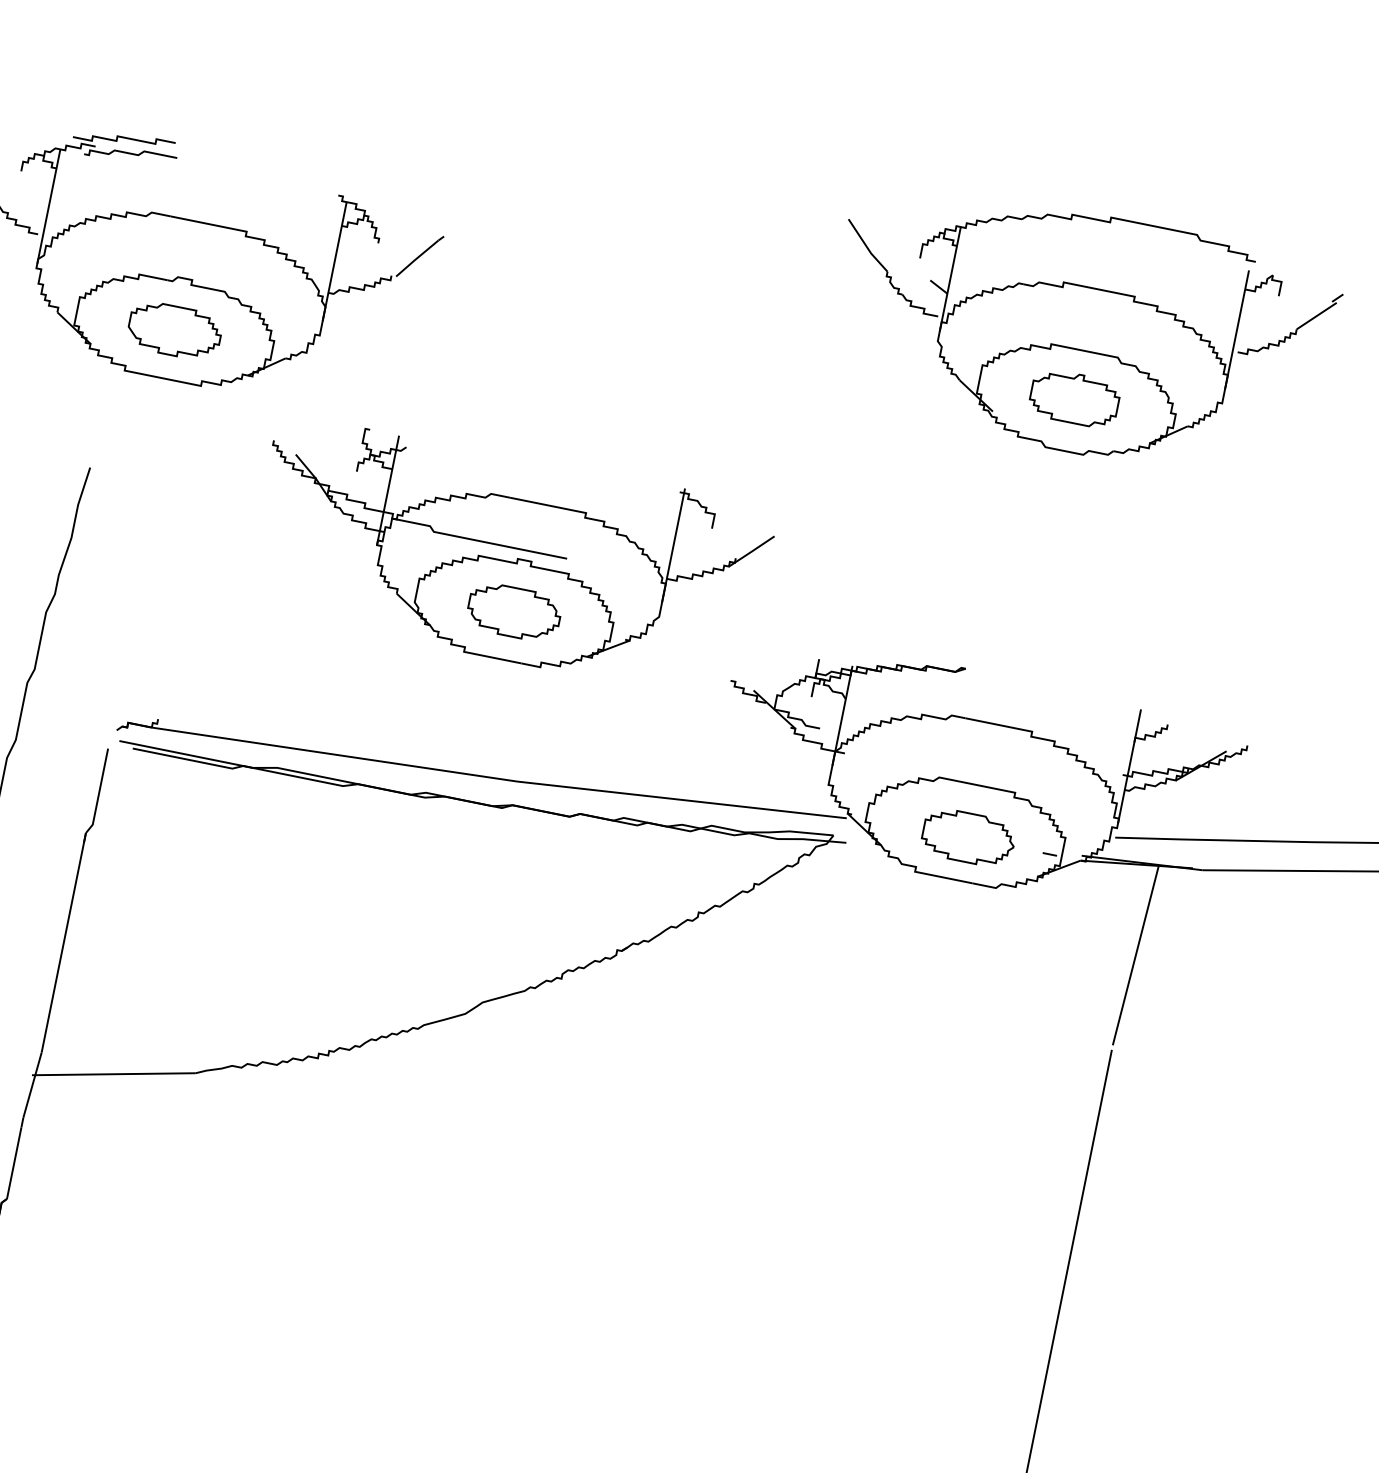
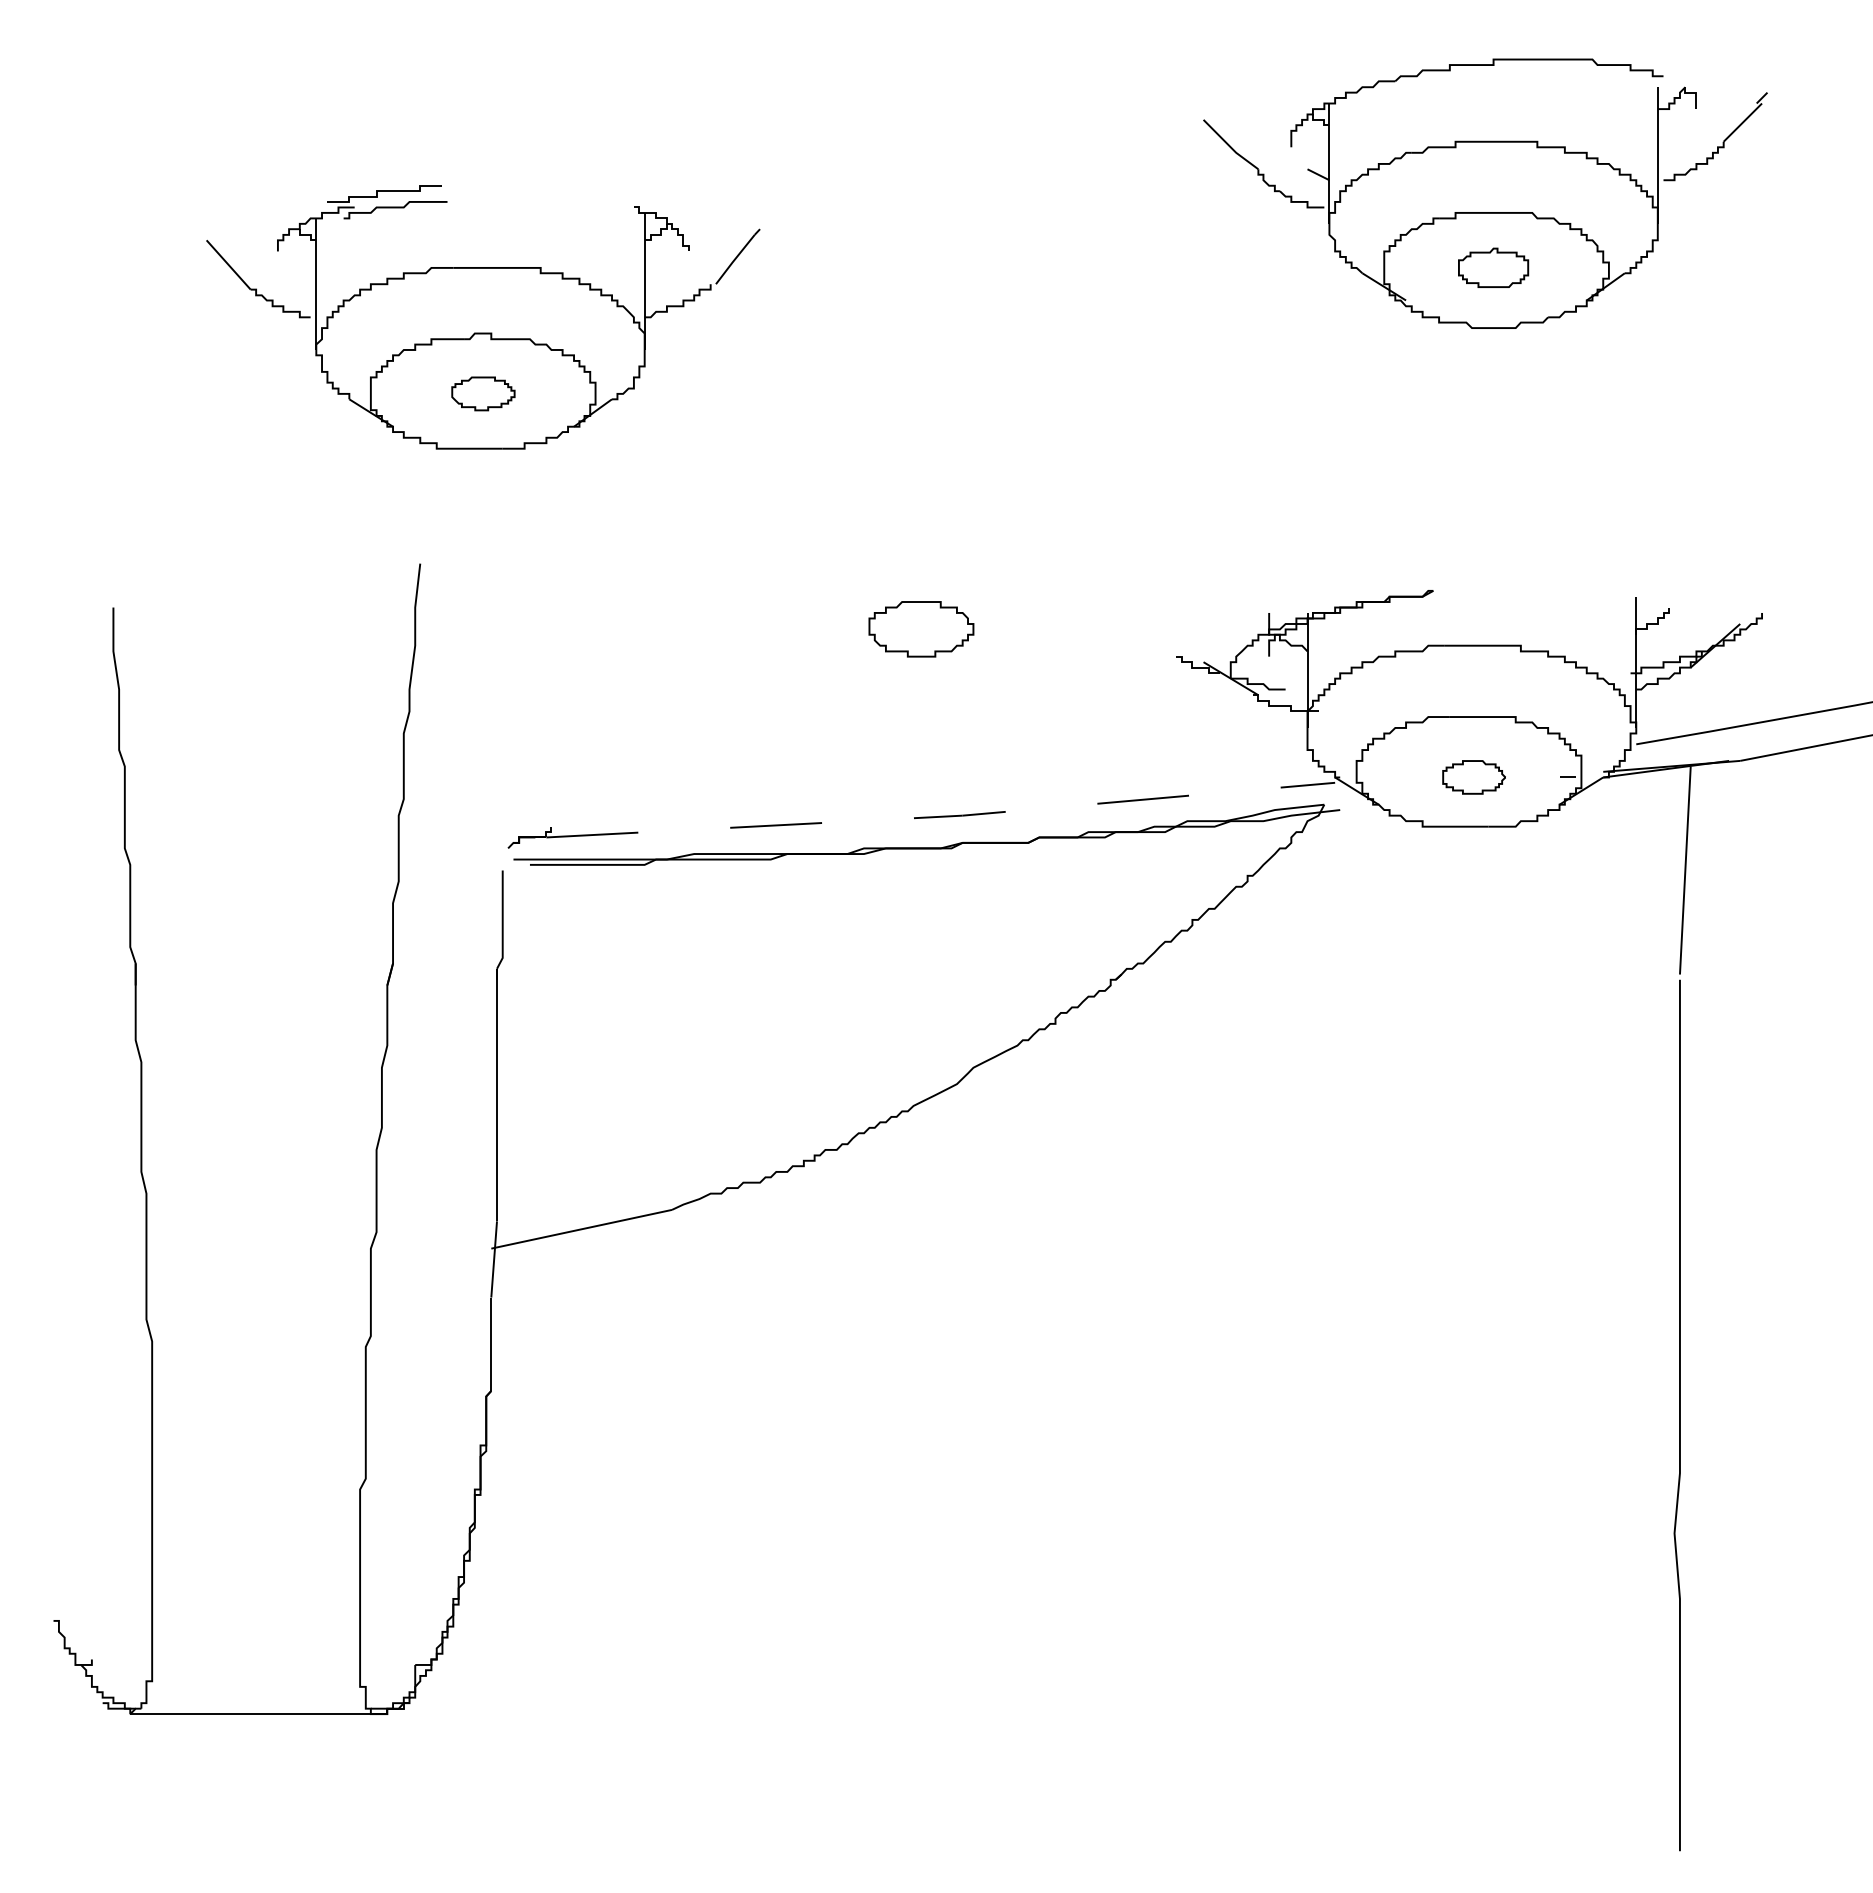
part: (174, 330) -> (483, 393), size x0.6
part: (1074, 398) -> (1493, 267), size x0.7
part: (509, 557) -> (904, 569), removed
line: (498, 778) -> (941, 816), solid -> dashed
part: (967, 837) -> (1473, 777), size x0.6

